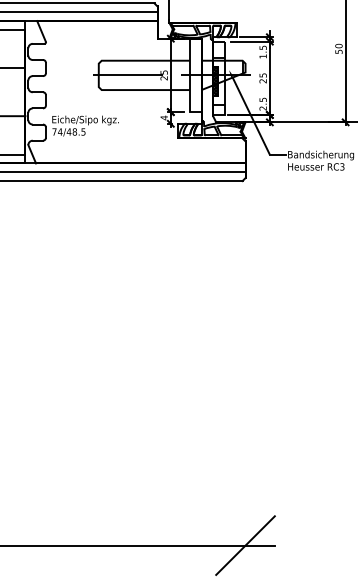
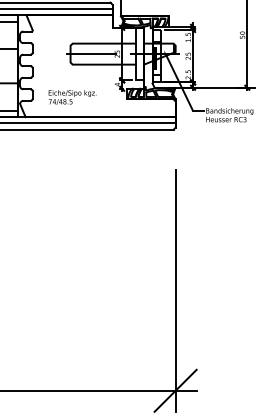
text: (85, 125) -> (72, 97), moved
line: (245, 405) -> (175, 290), added

